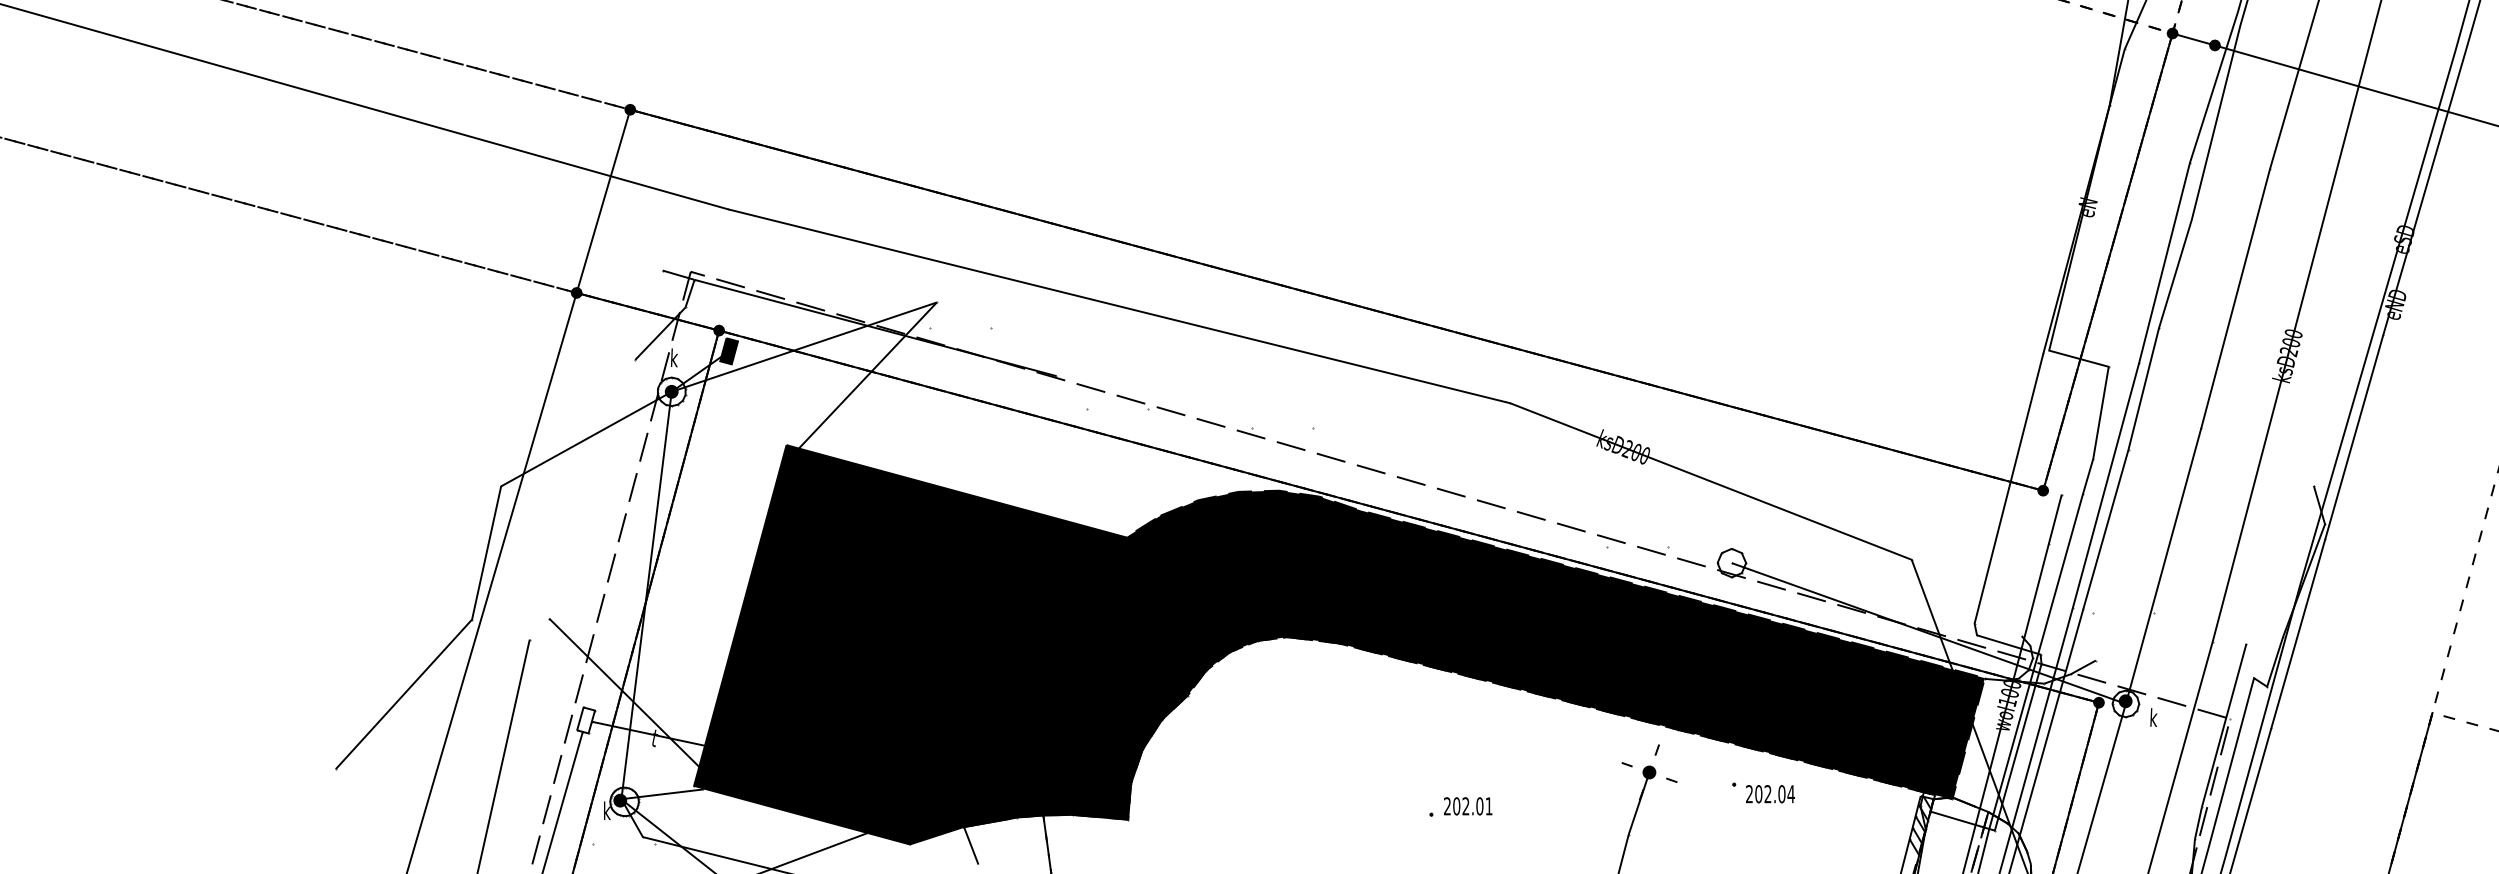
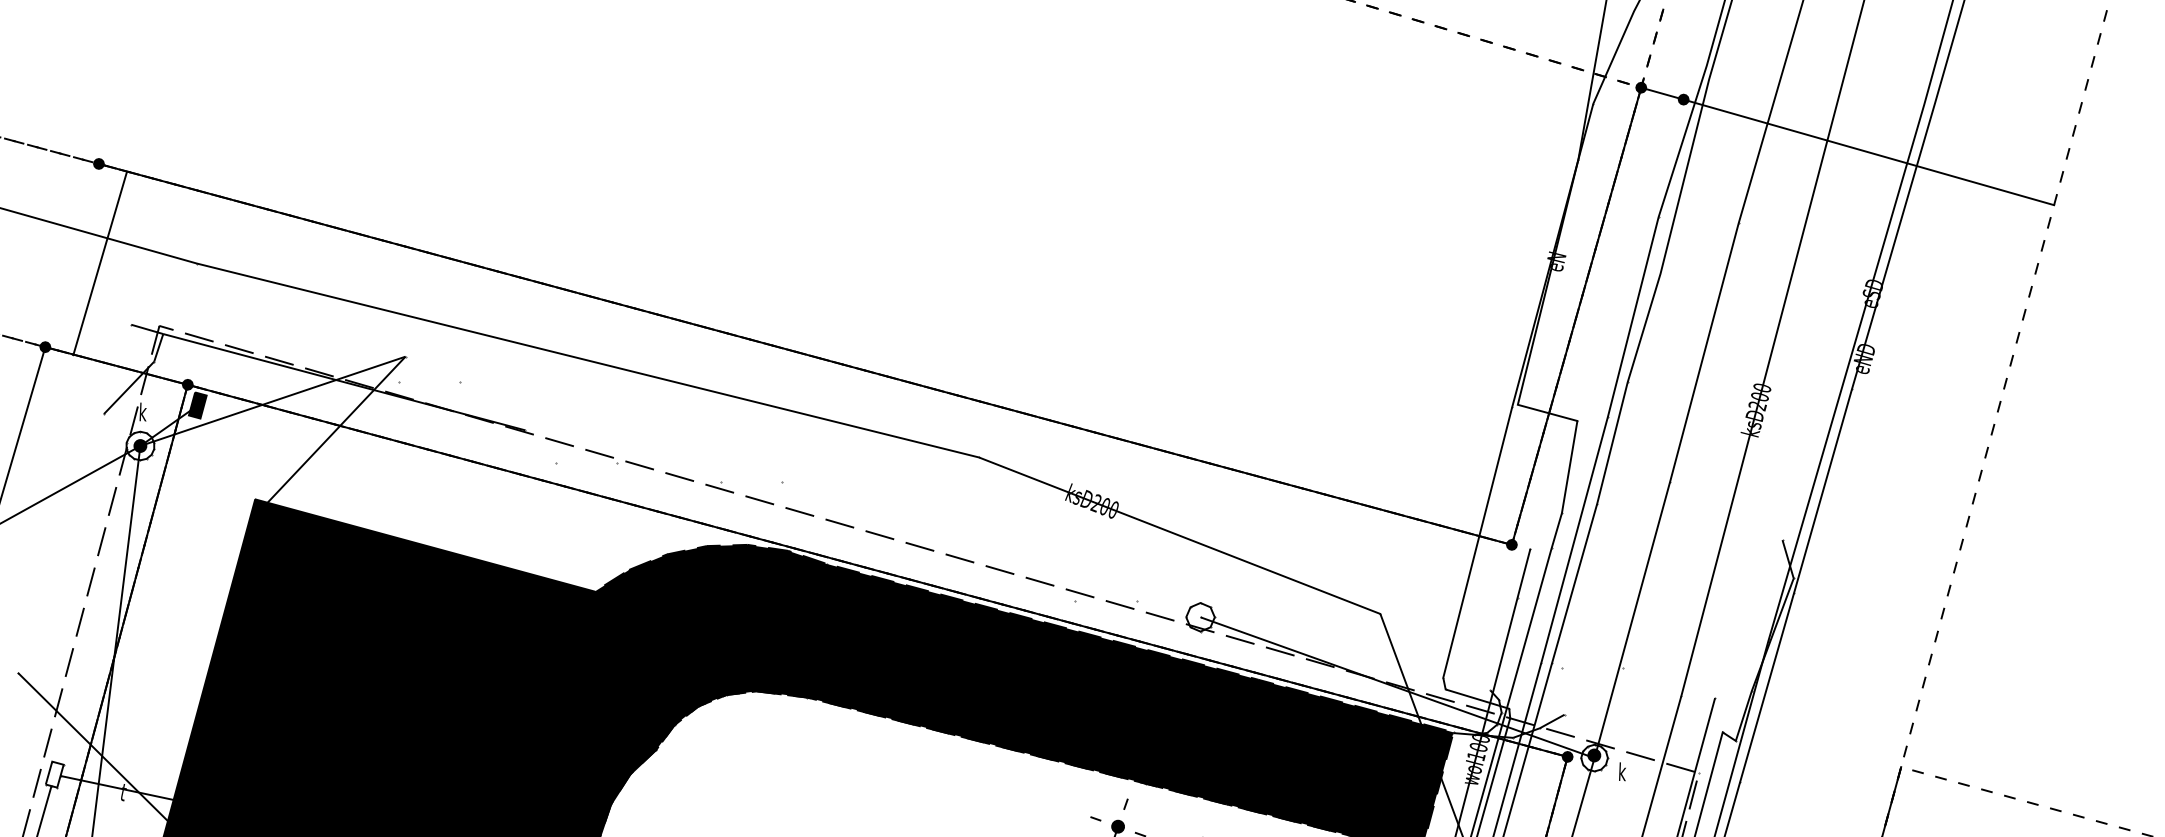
line: (603, 200) -> (100, 262), moved

